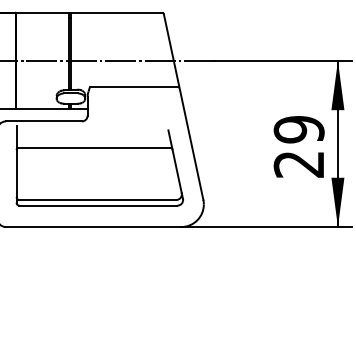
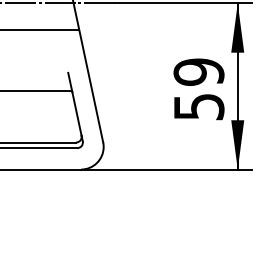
text: (298, 164) -> (198, 107), 29 -> 59

